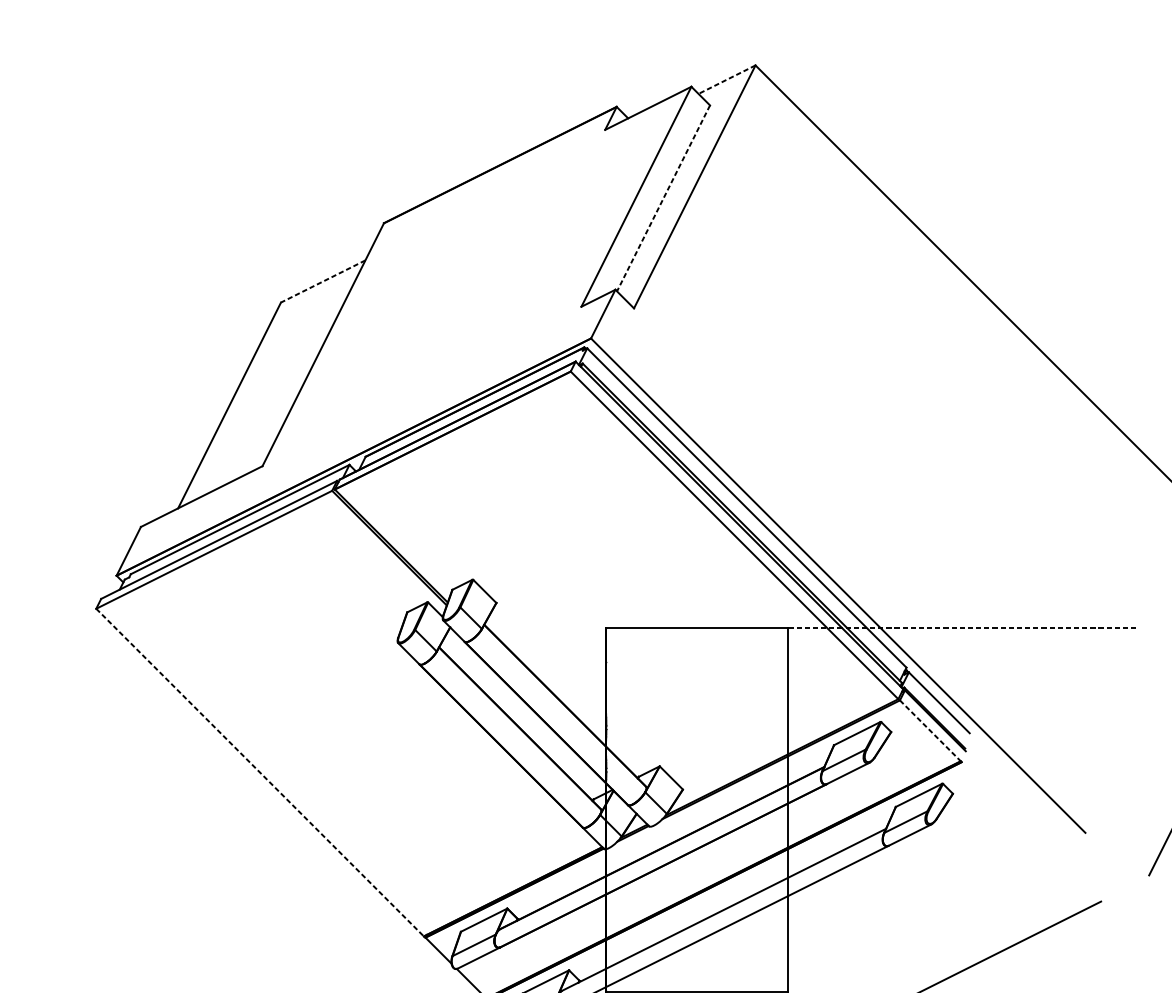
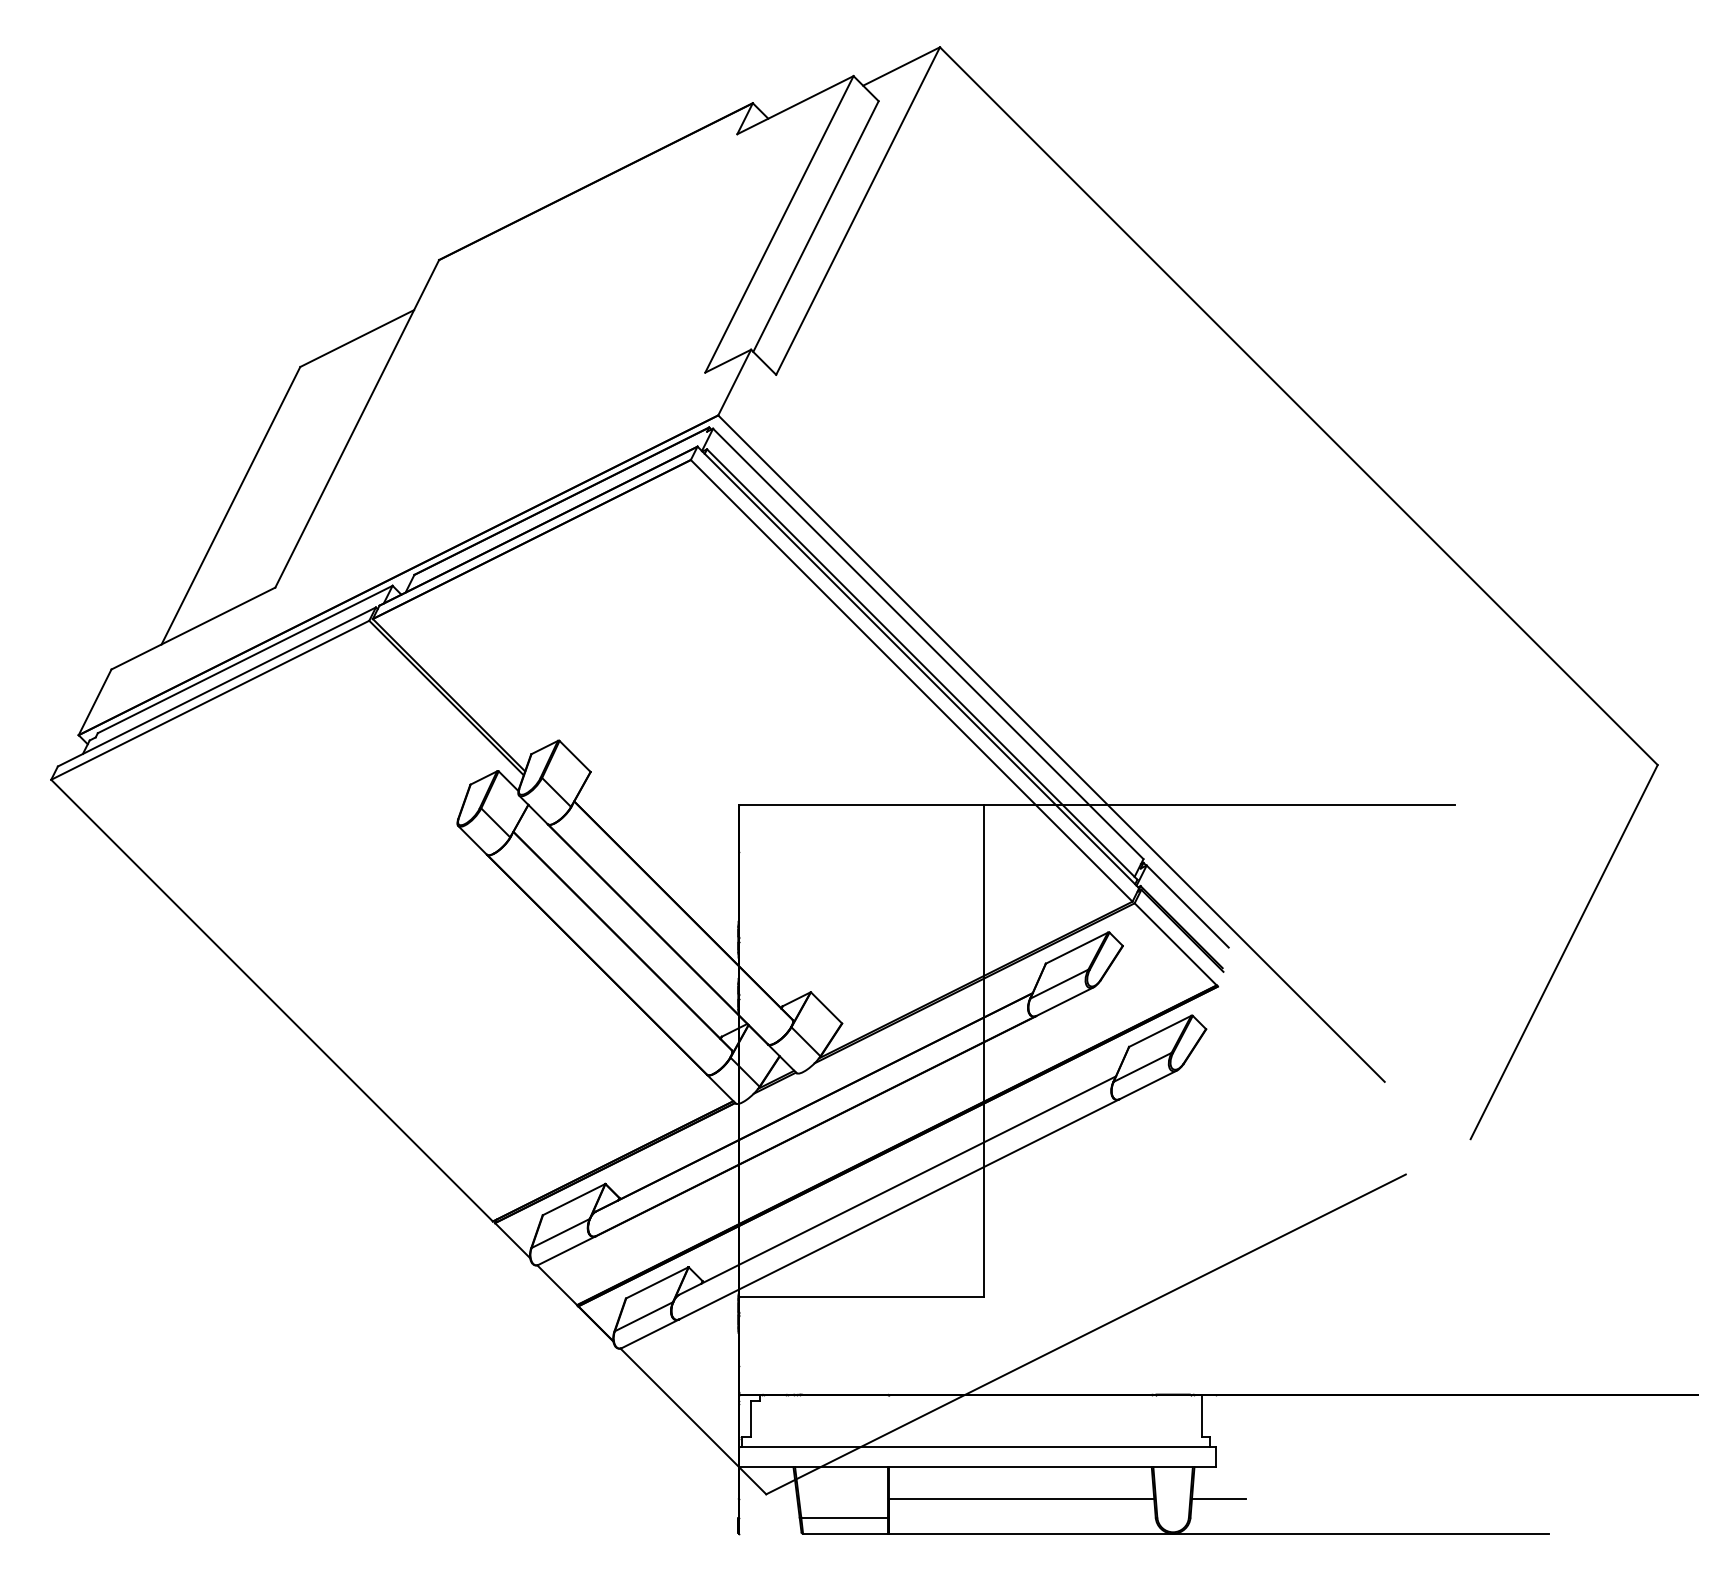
line: (726, 79) -> (901, 66), dashed -> solid
line: (663, 199) -> (815, 227), dashed -> solid
line: (323, 281) -> (357, 338), dashed -> solid
line: (963, 627) -> (1220, 805), dashed -> solid
line: (930, 730) -> (1176, 944), dashed -> solid
line: (260, 772) -> (272, 1000), dashed -> solid

